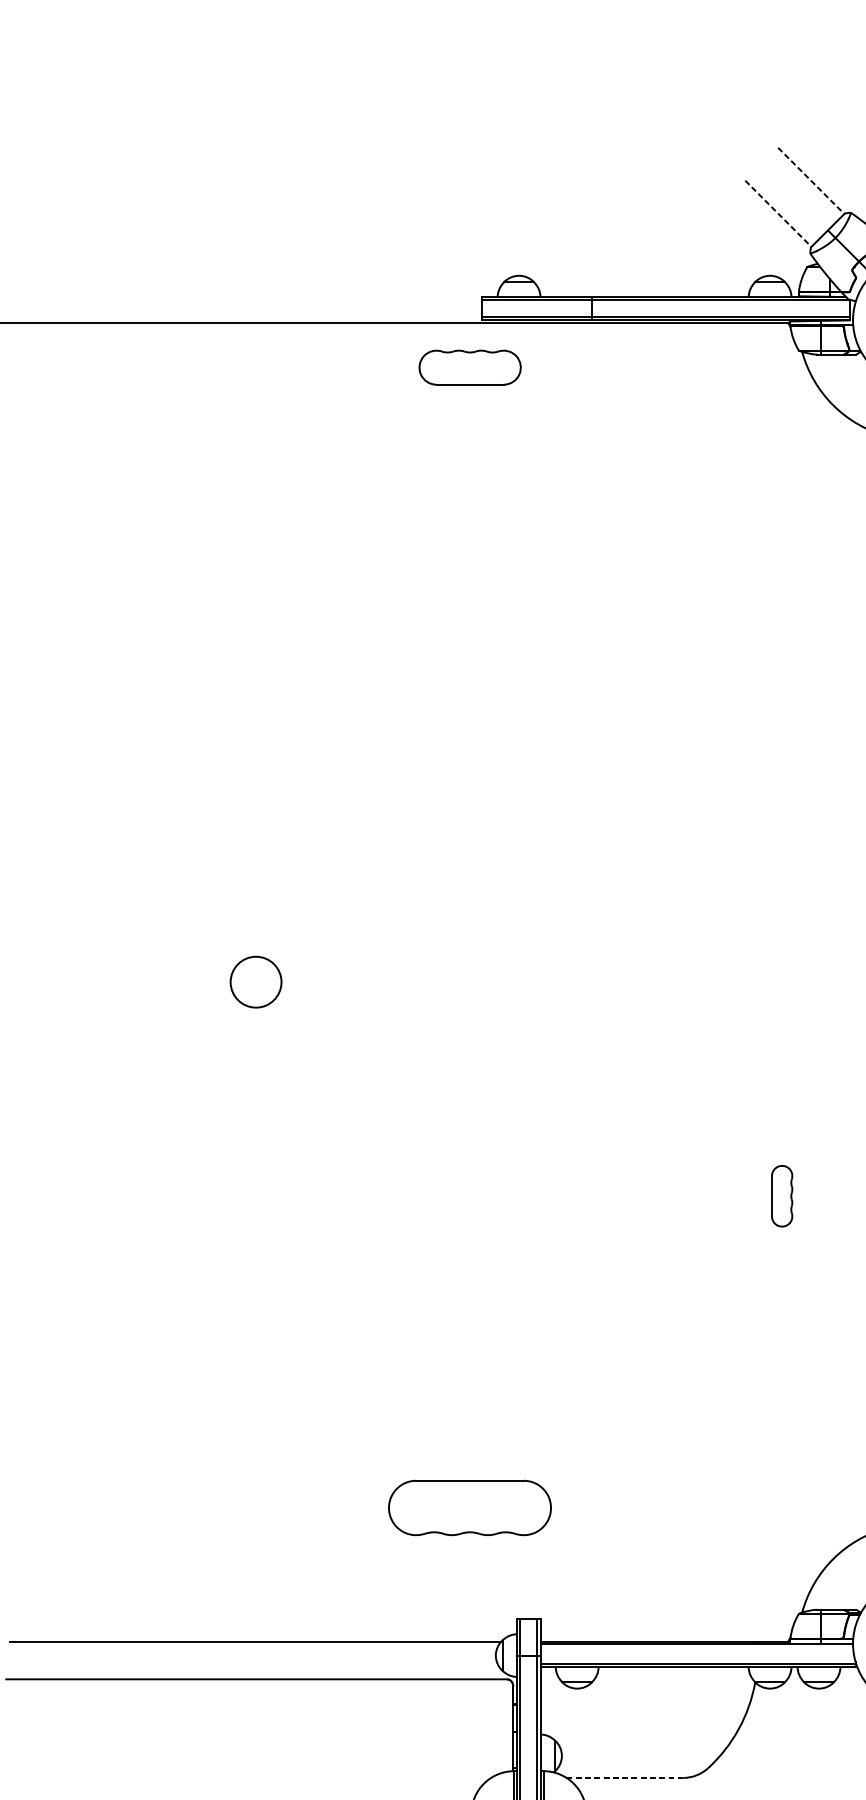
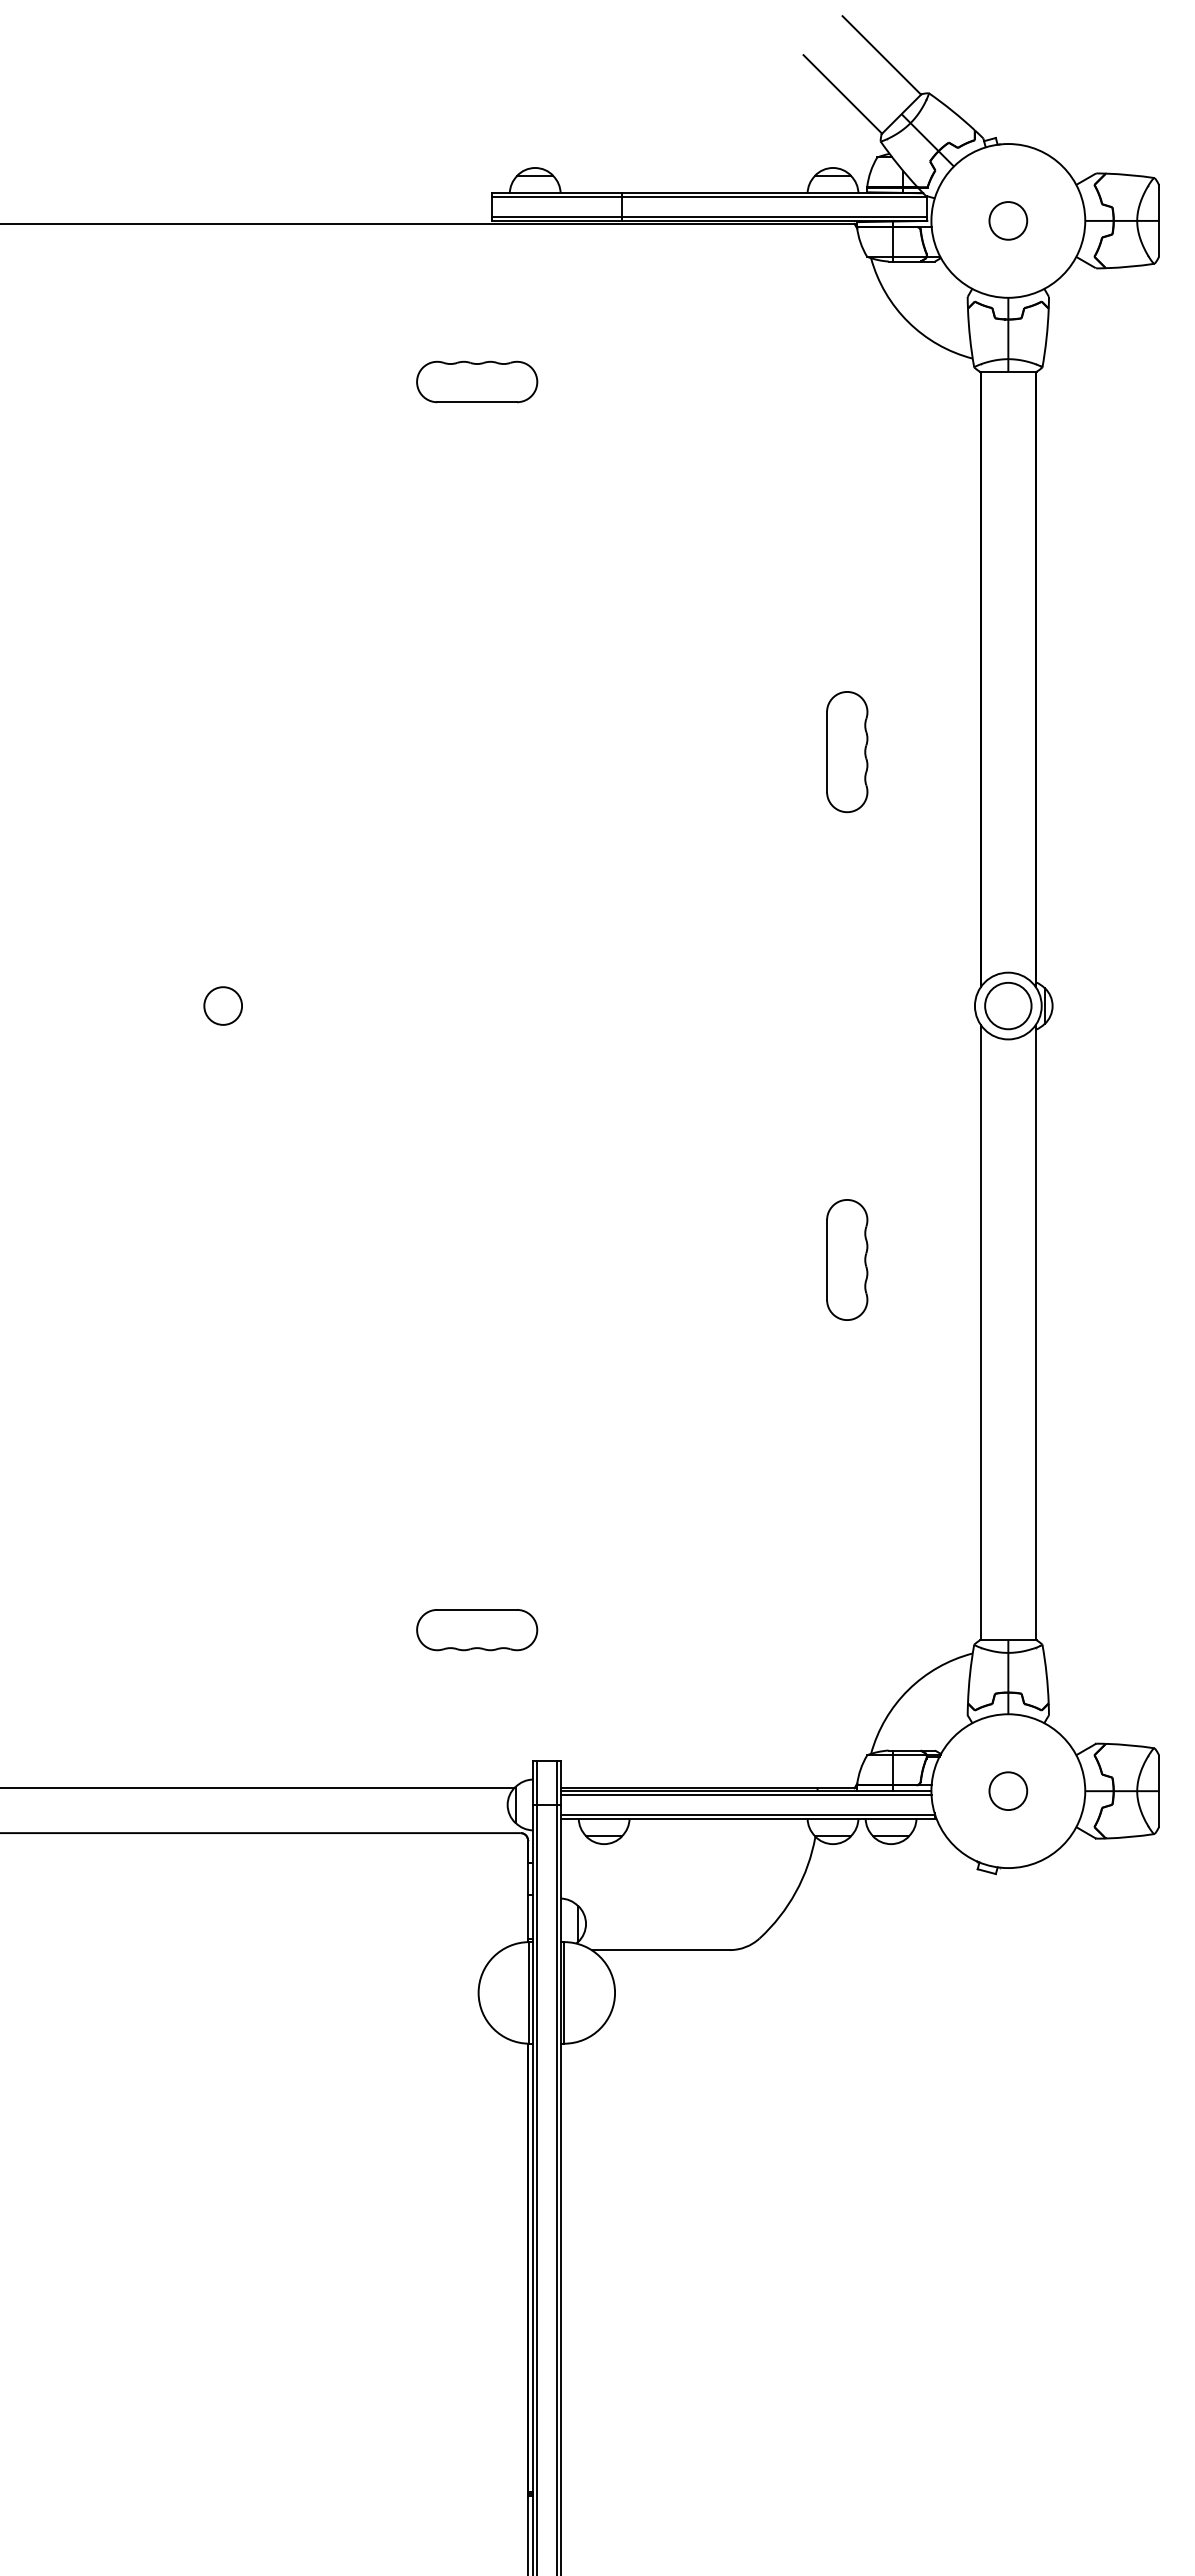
line: (810, 180) -> (881, 55), dashed -> solid
line: (778, 213) -> (842, 94), dashed -> solid
part: (470, 367) -> (477, 381), moved
part: (782, 768) -> (847, 752), added
circle: (256, 981) -> (223, 1005), size x0.62
part: (782, 1195) -> (847, 1259), size x1.67
part: (470, 1508) -> (477, 1630), size x0.62
line: (696, 1646) -> (745, 1794), added
line: (625, 1778) -> (661, 1950), dashed -> solid

